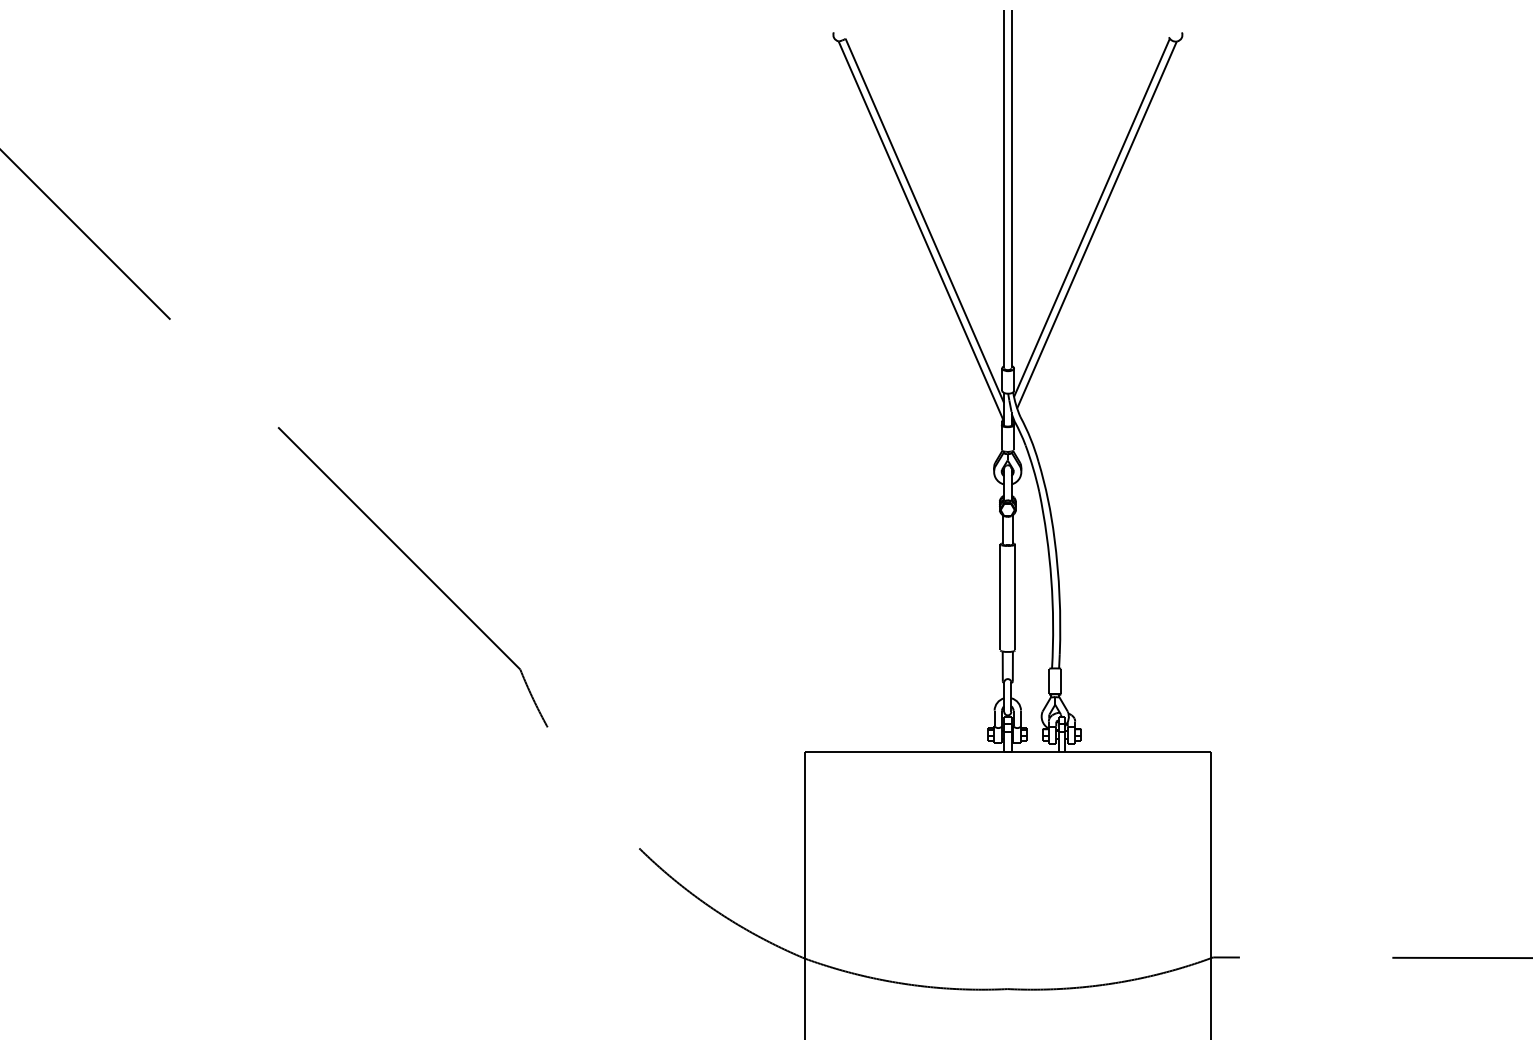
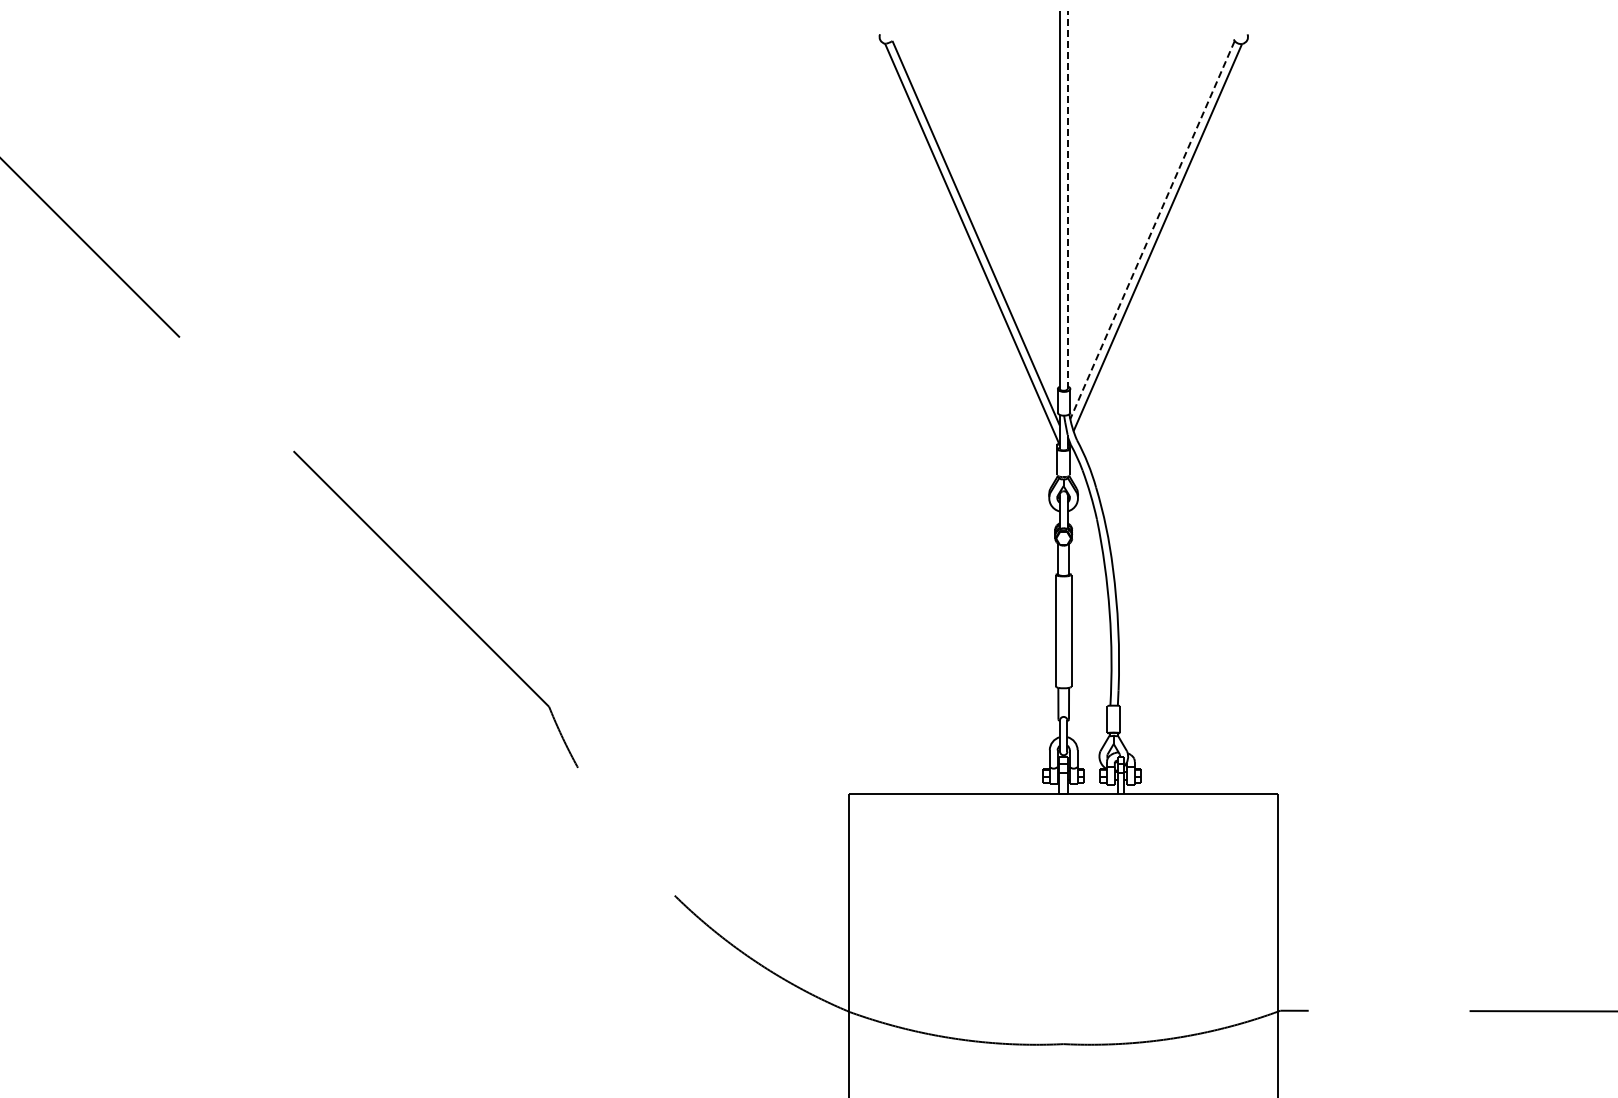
line: (1011, 189) -> (1067, 200), solid -> dashed
line: (1091, 218) -> (1152, 230), solid -> dashed

